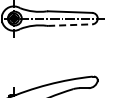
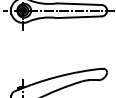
line: (70, 25) -> (79, 17), dashed -> solid

